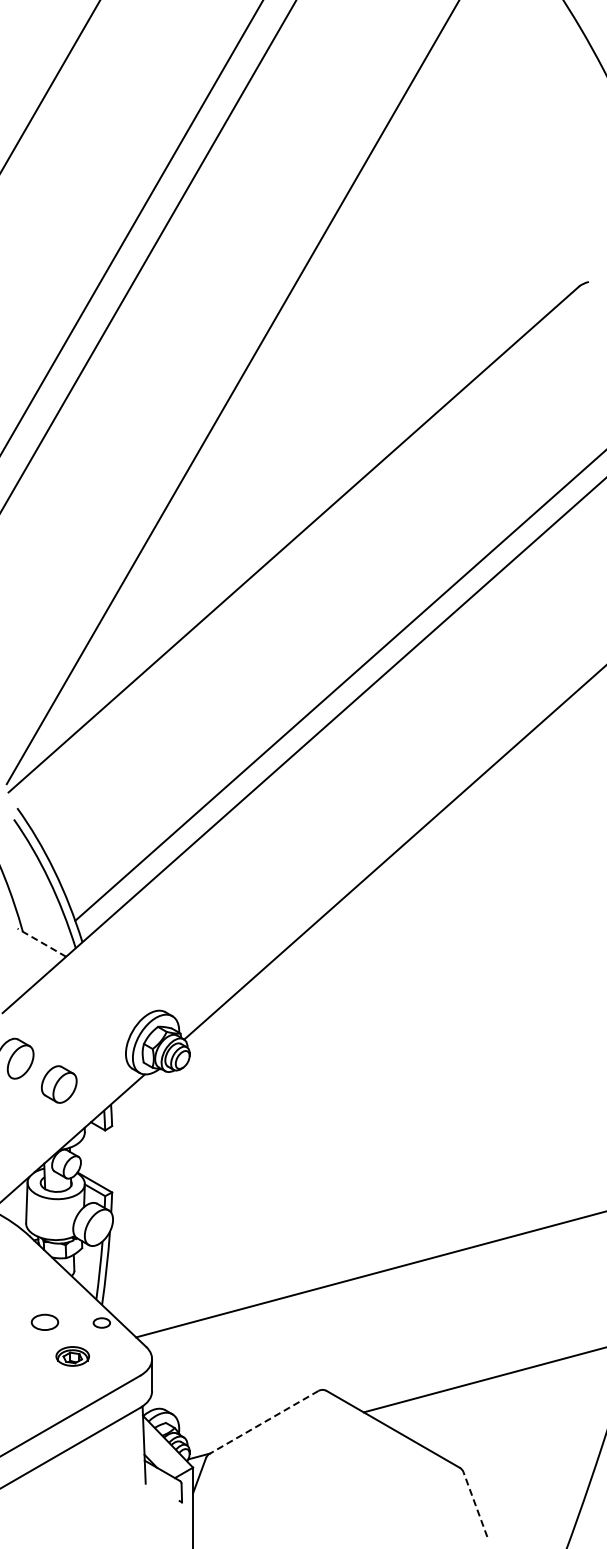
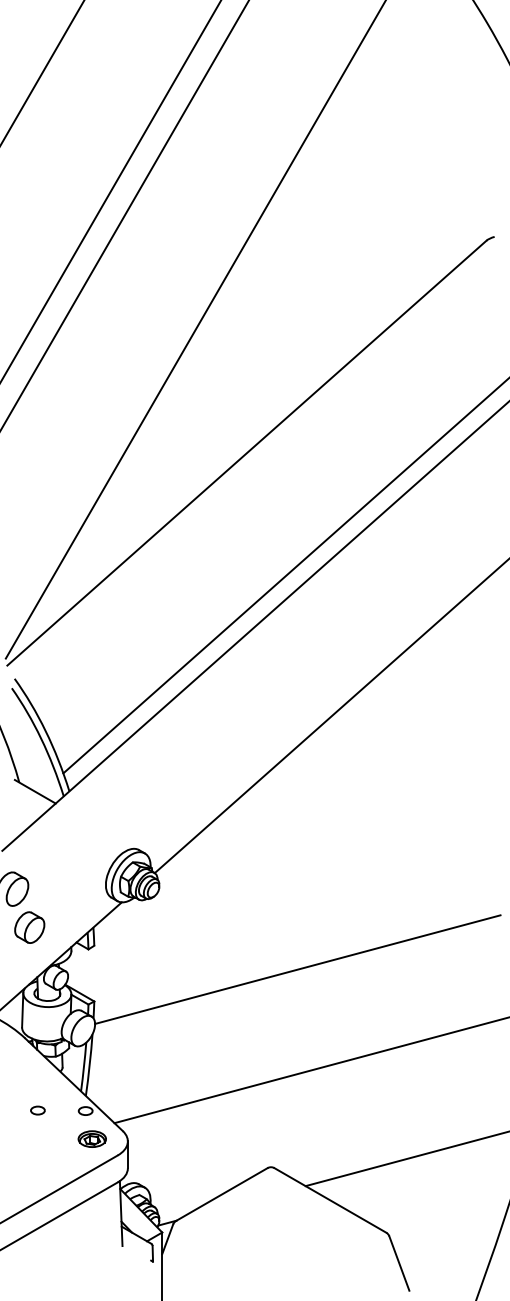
line: (41, 942) -> (34, 791), dashed -> solid
part: (59, 1084) -> (29, 927), moved
line: (354, 1154) -> (297, 969), added
part: (44, 1322) -> (37, 1110), size x0.62
part: (72, 1356) -> (92, 1139), moved
line: (264, 1422) -> (222, 1194), dashed -> solid
line: (475, 1504) -> (399, 1263), dashed -> solid

